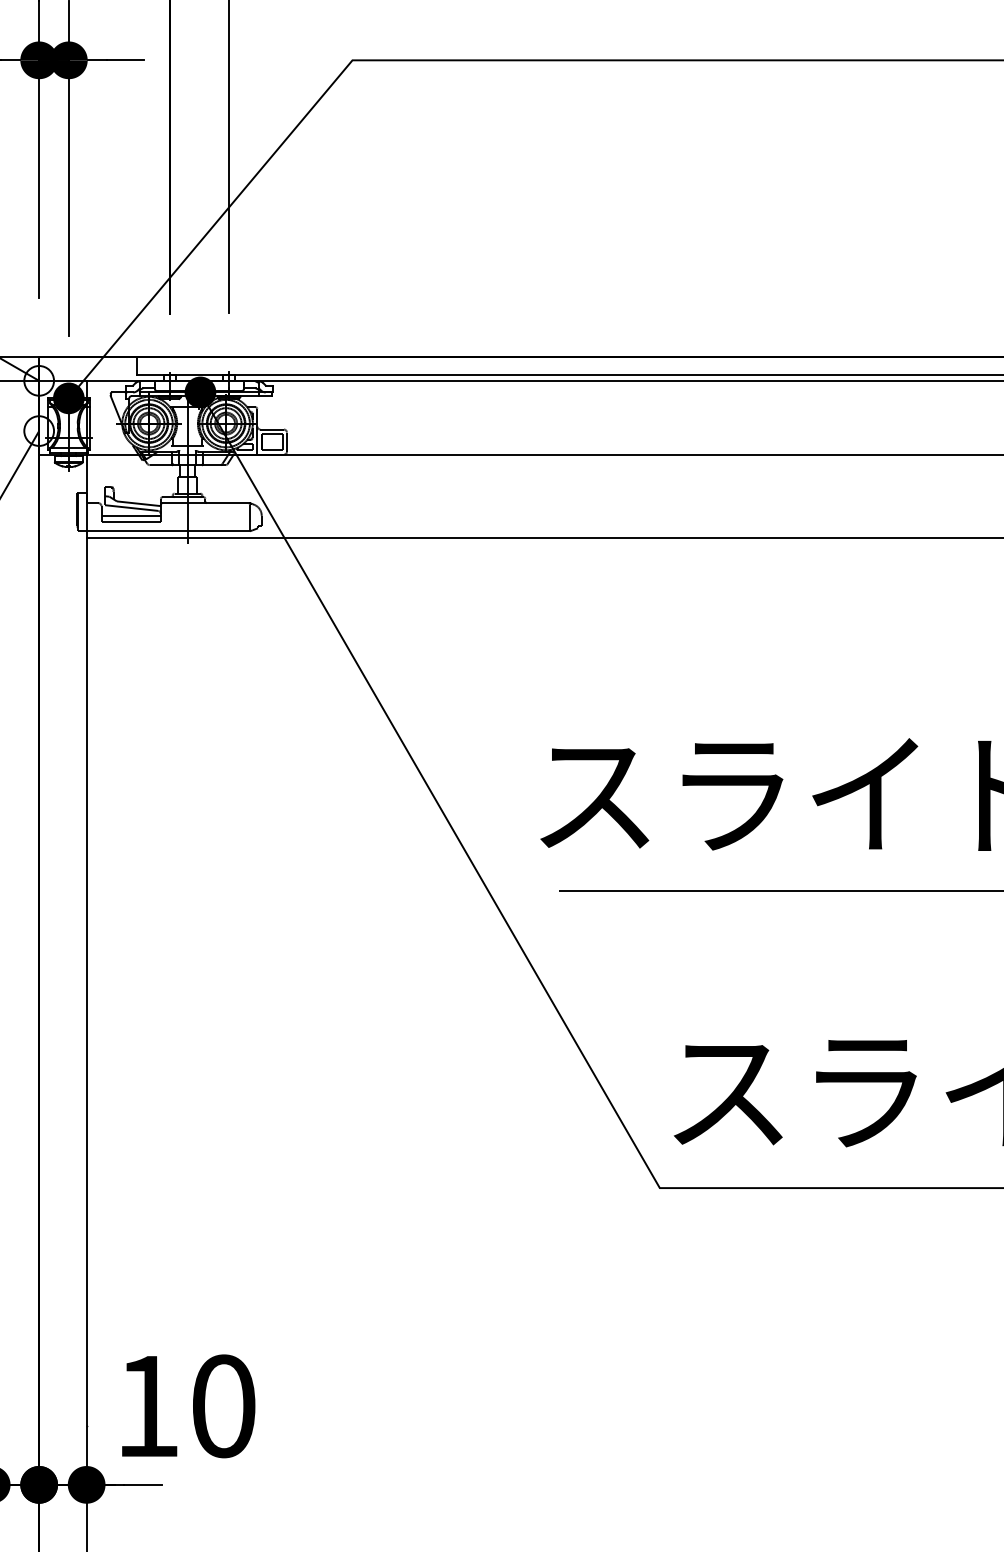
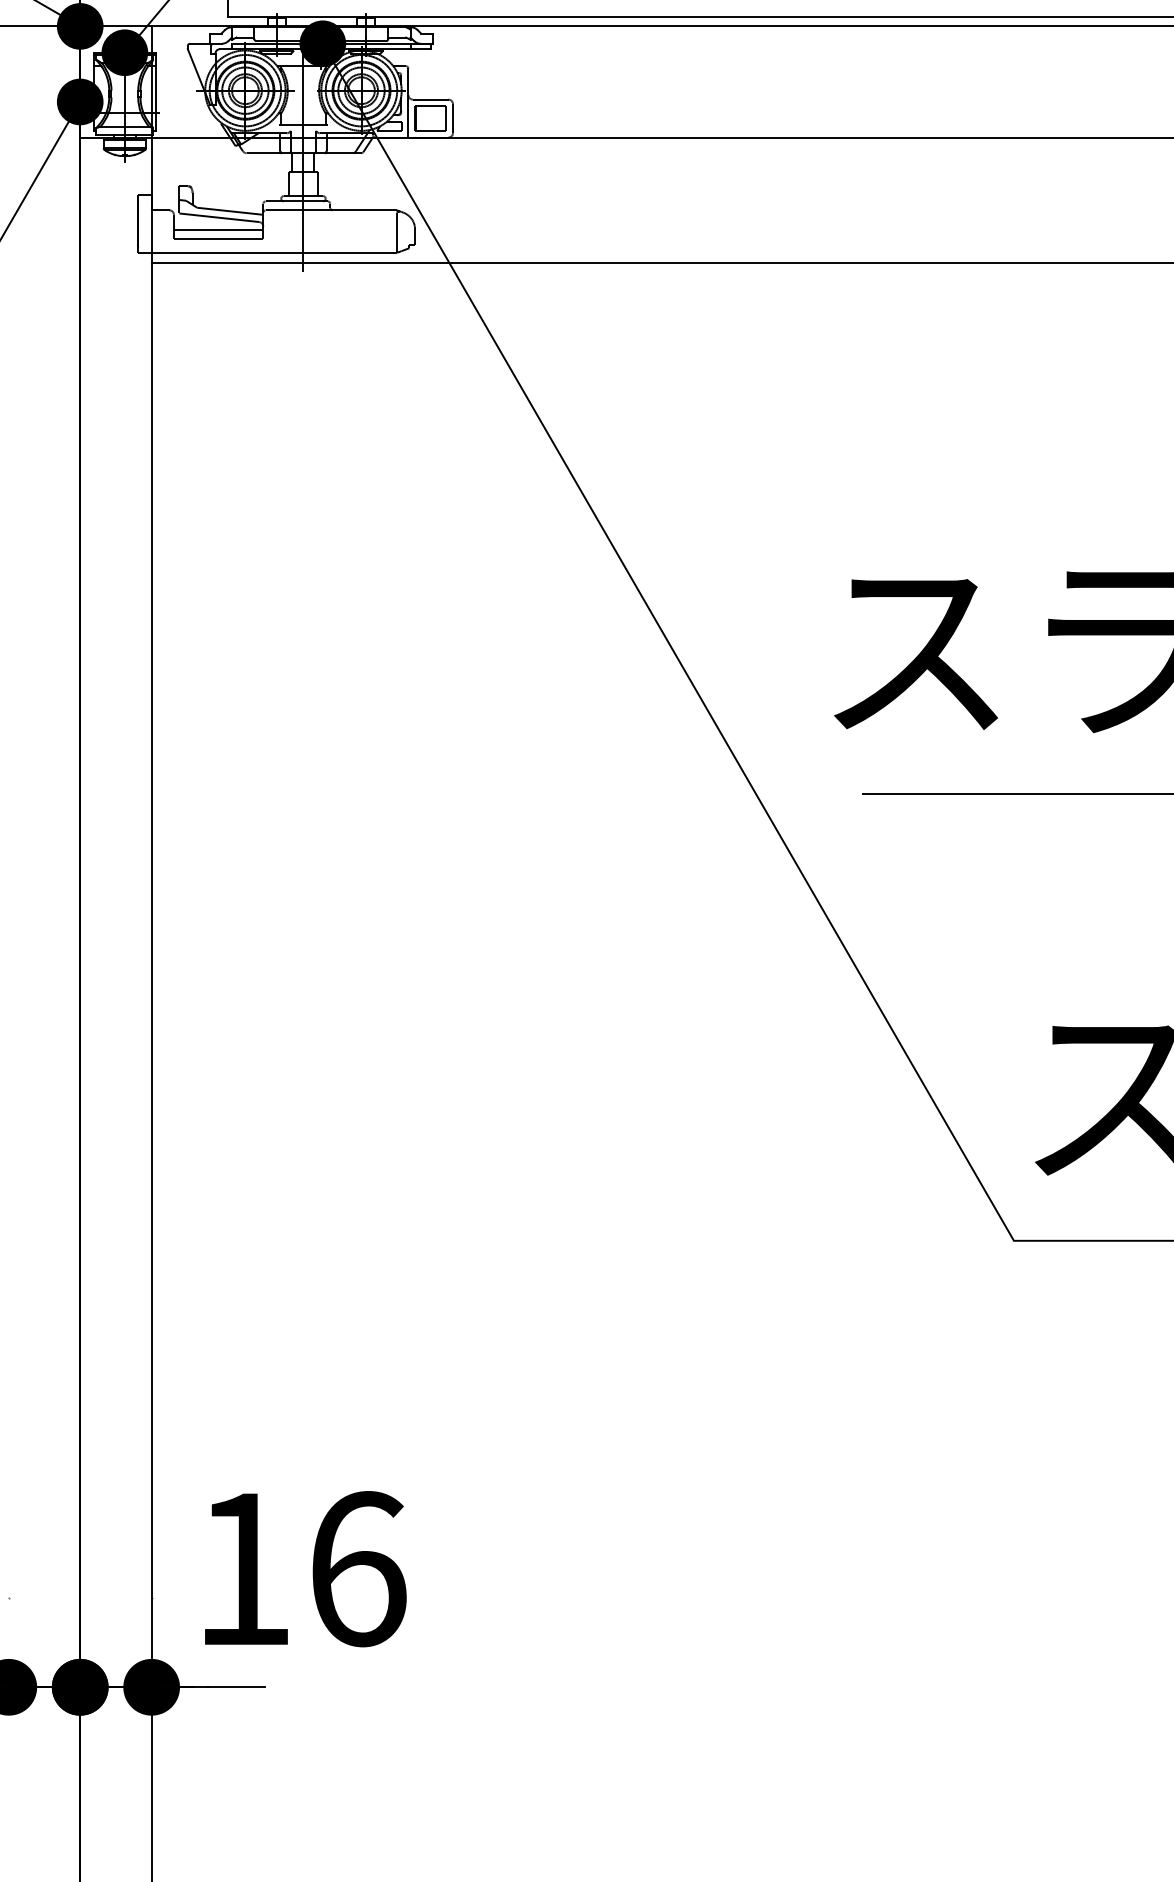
fill: (39, 380) -> (80, 25), added
fill: (39, 430) -> (80, 101), added
text: (224, 1406) -> (359, 1569), 10 -> 16

